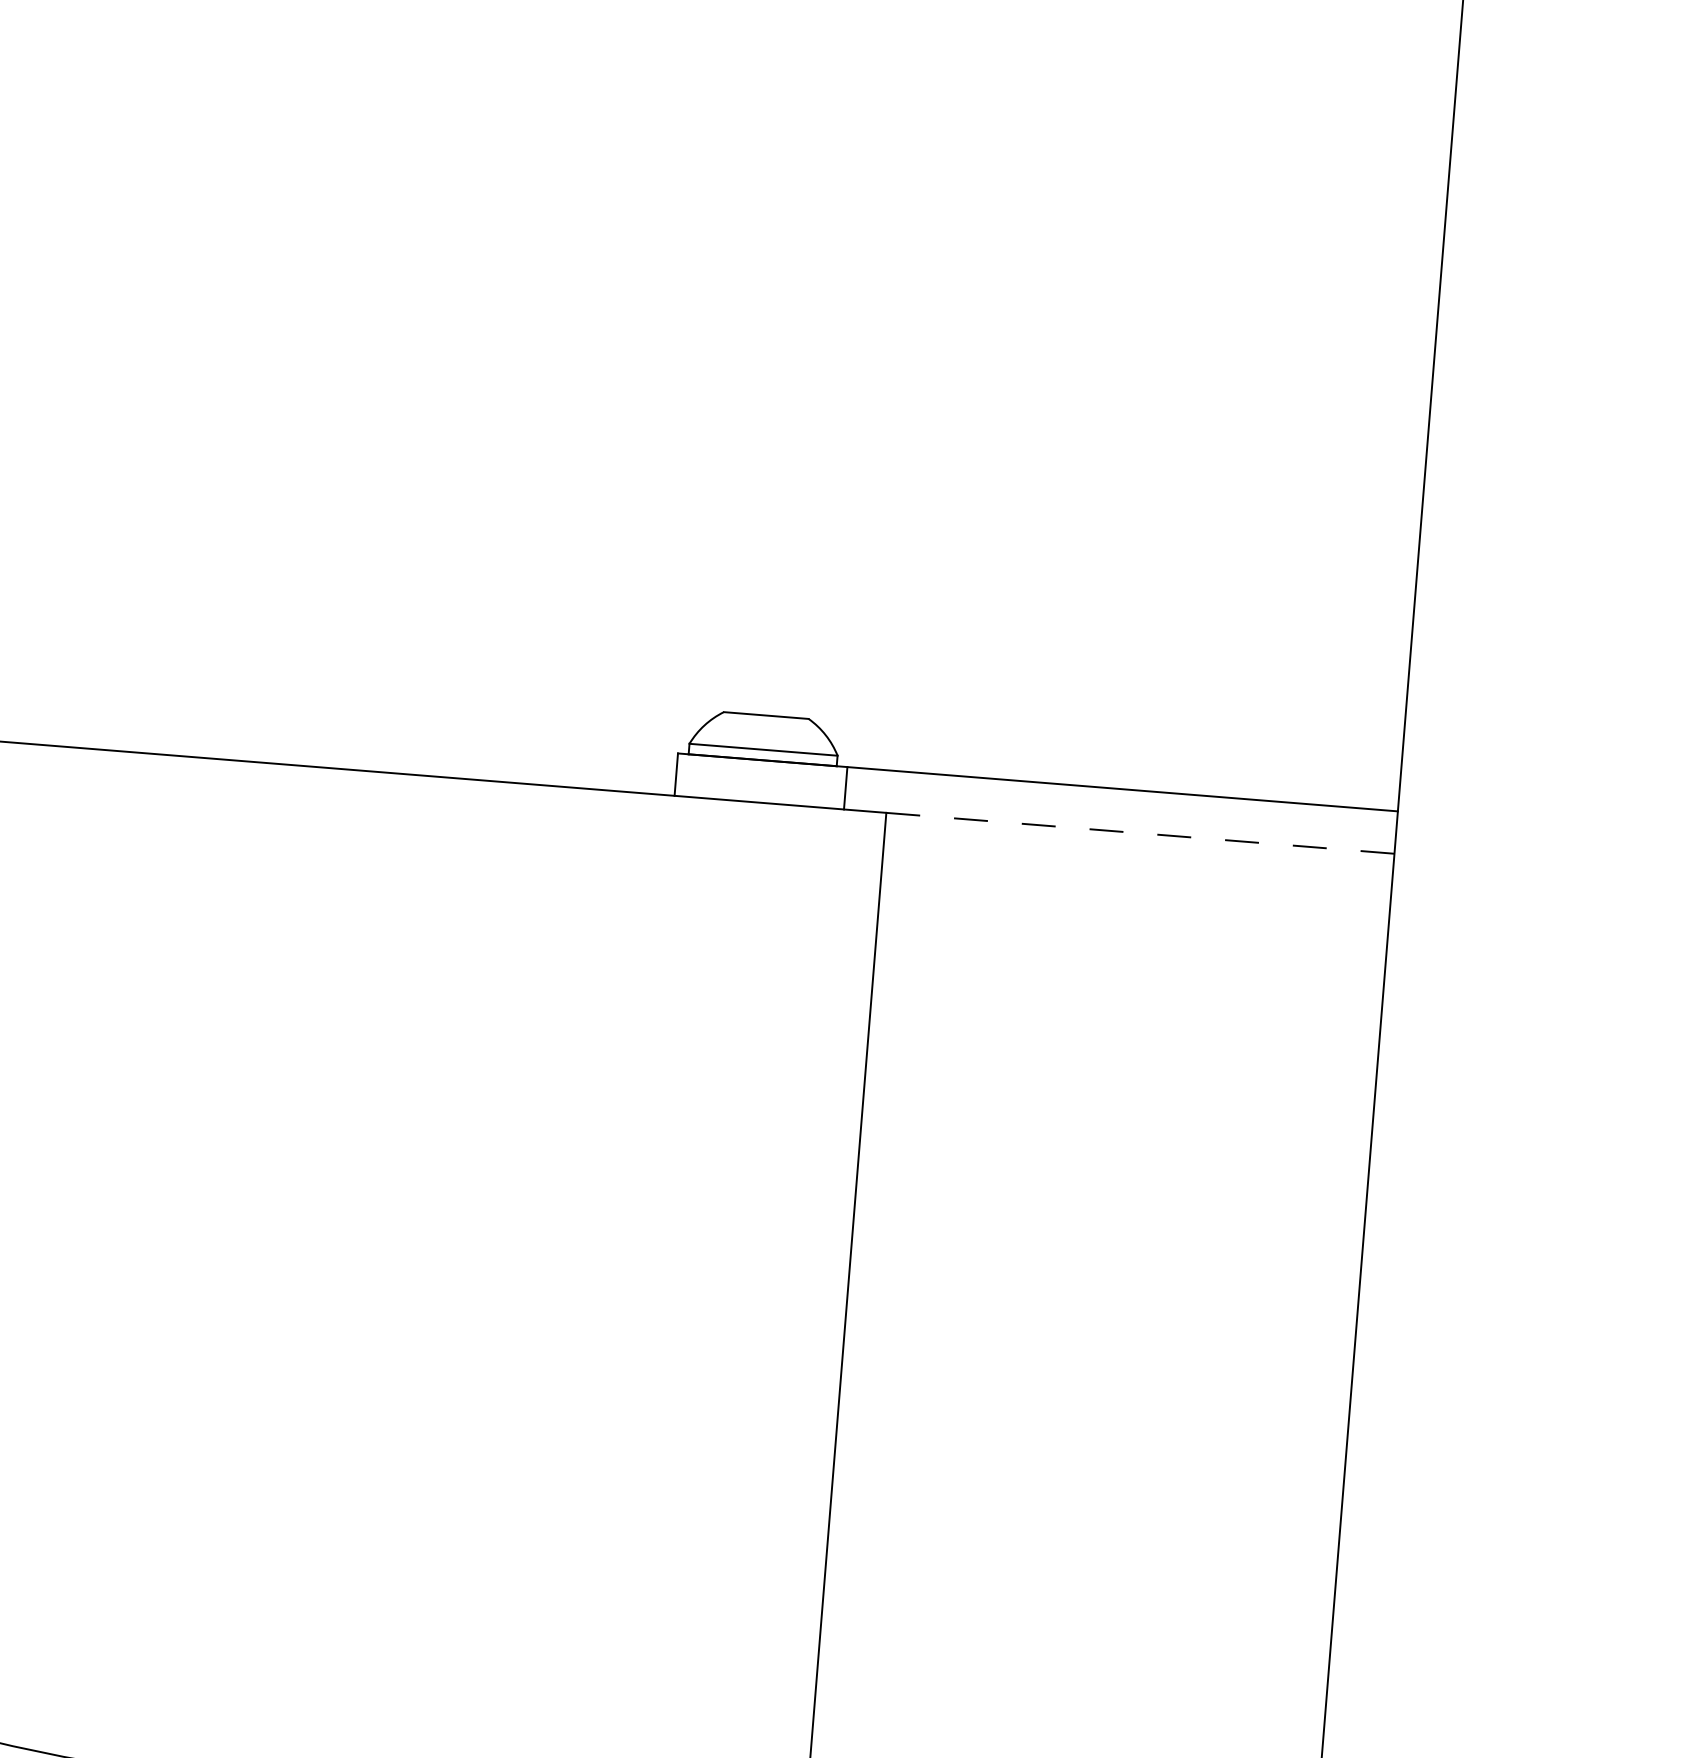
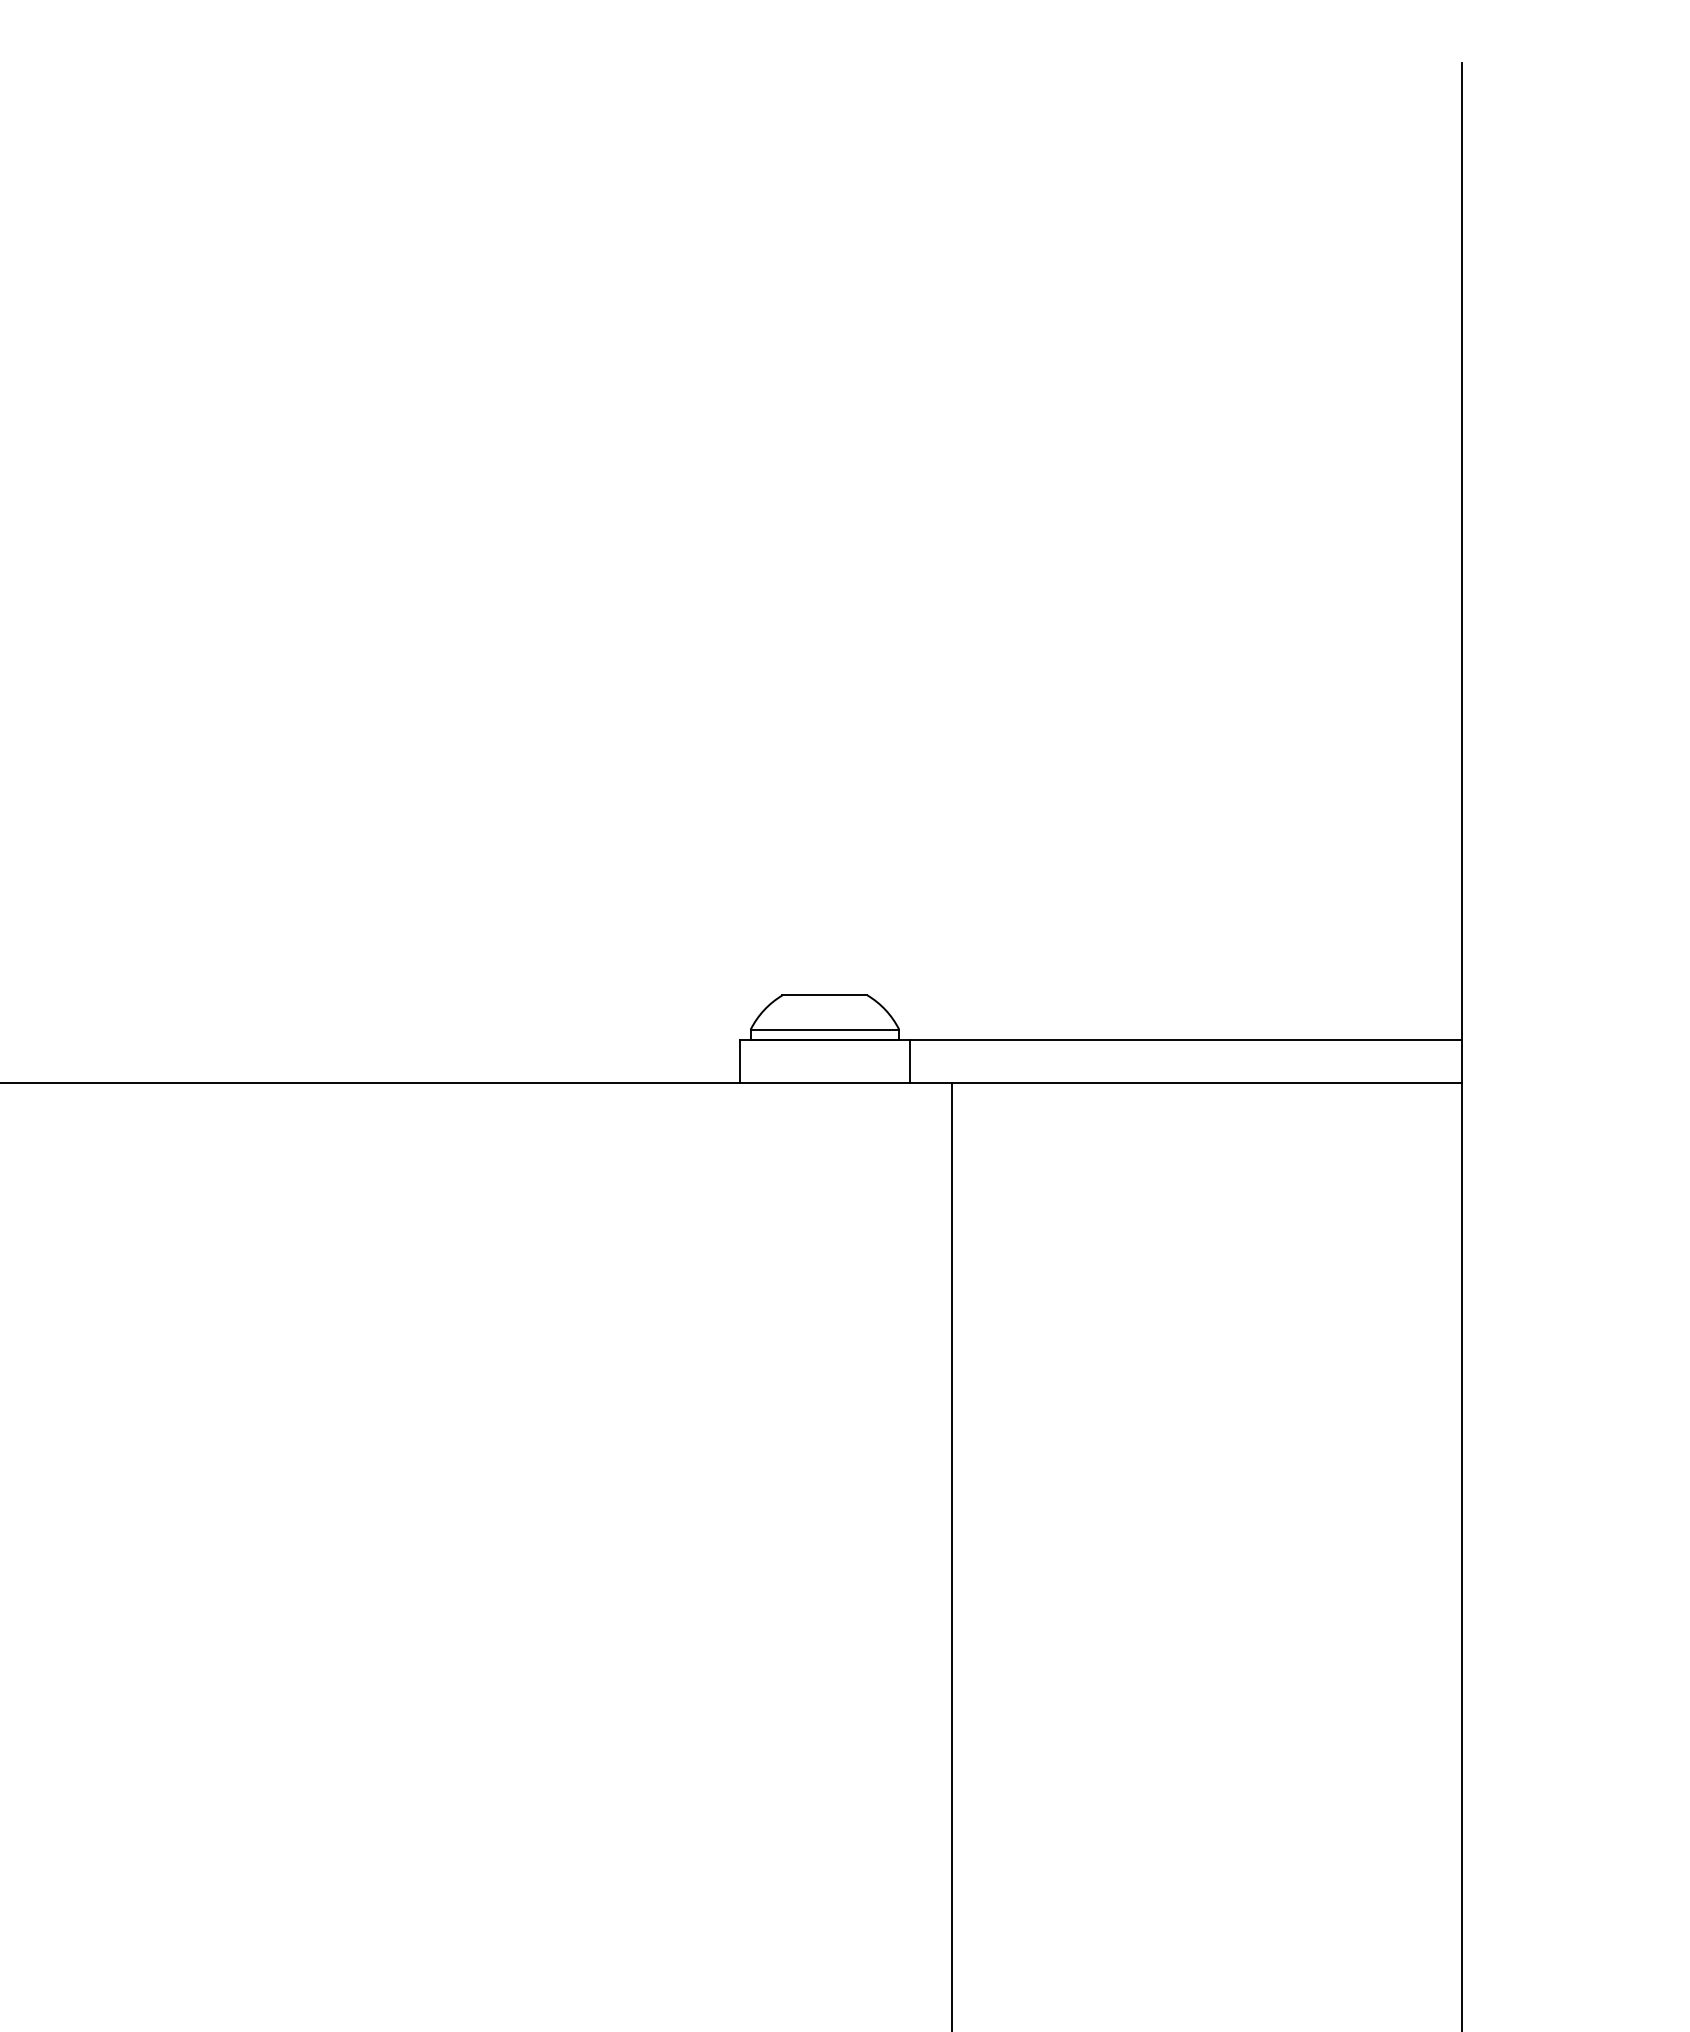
line: (1140, 833) -> (1207, 1082), dashed -> solid

